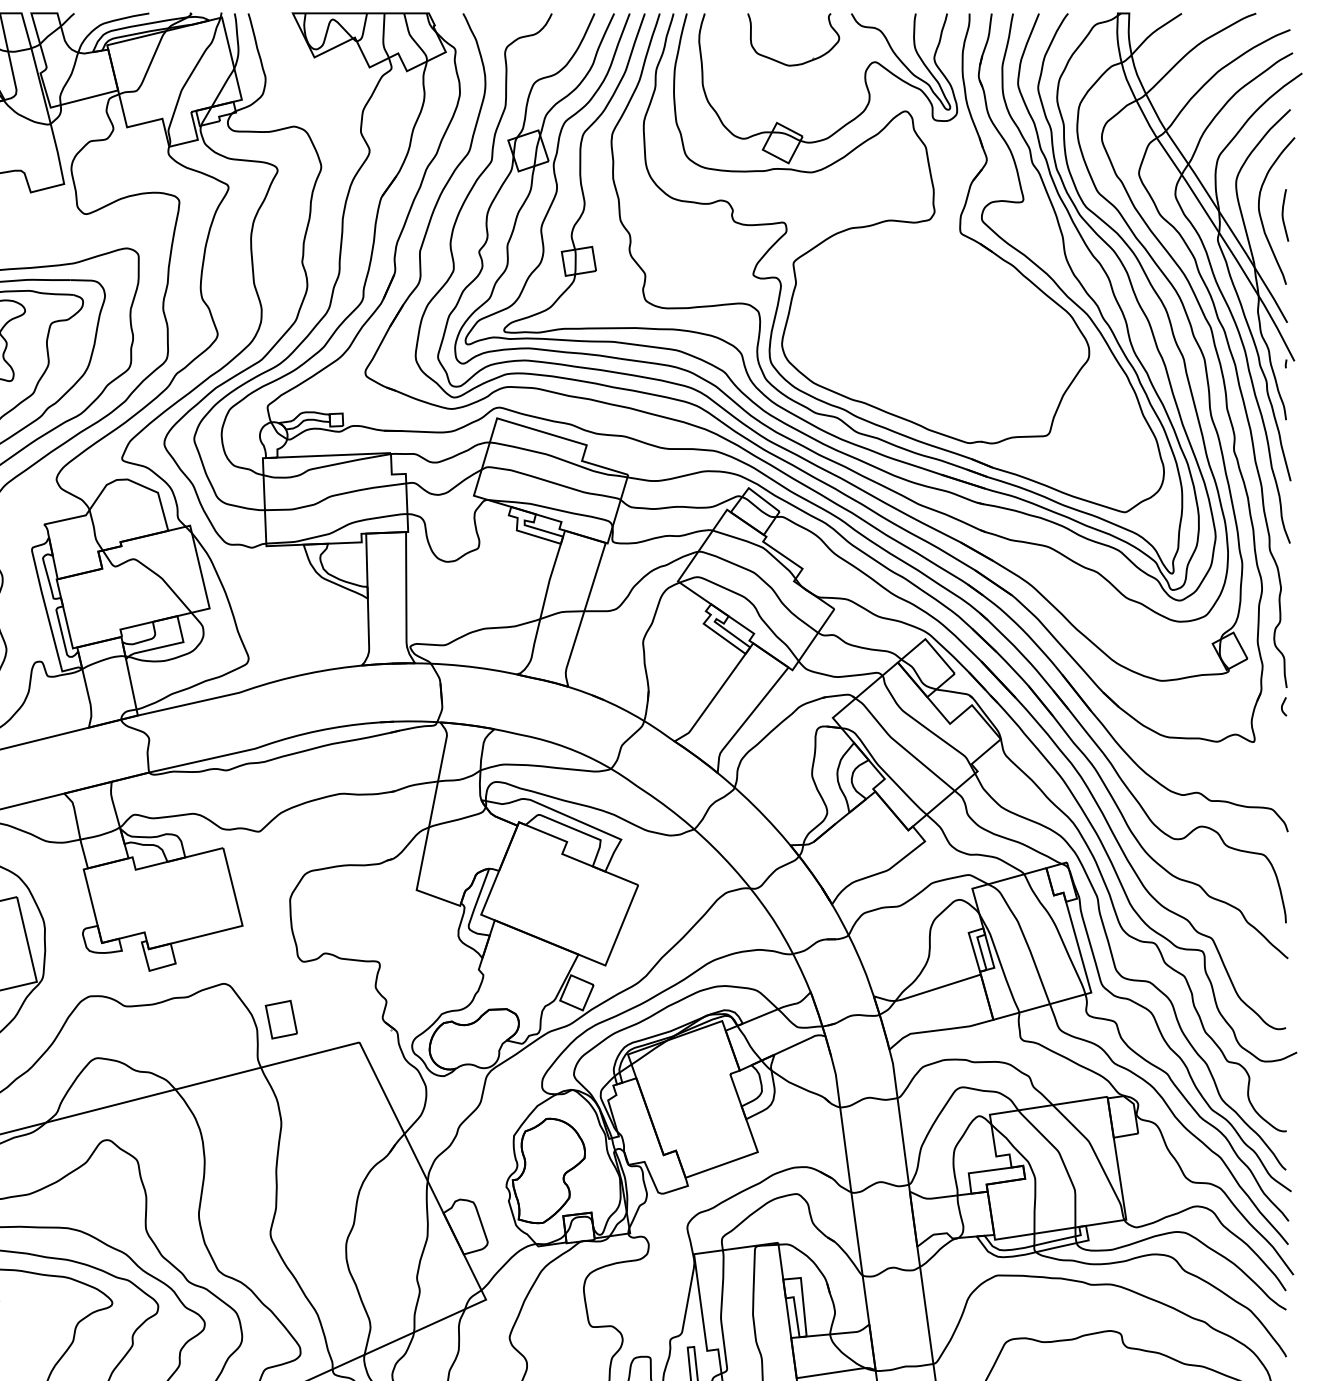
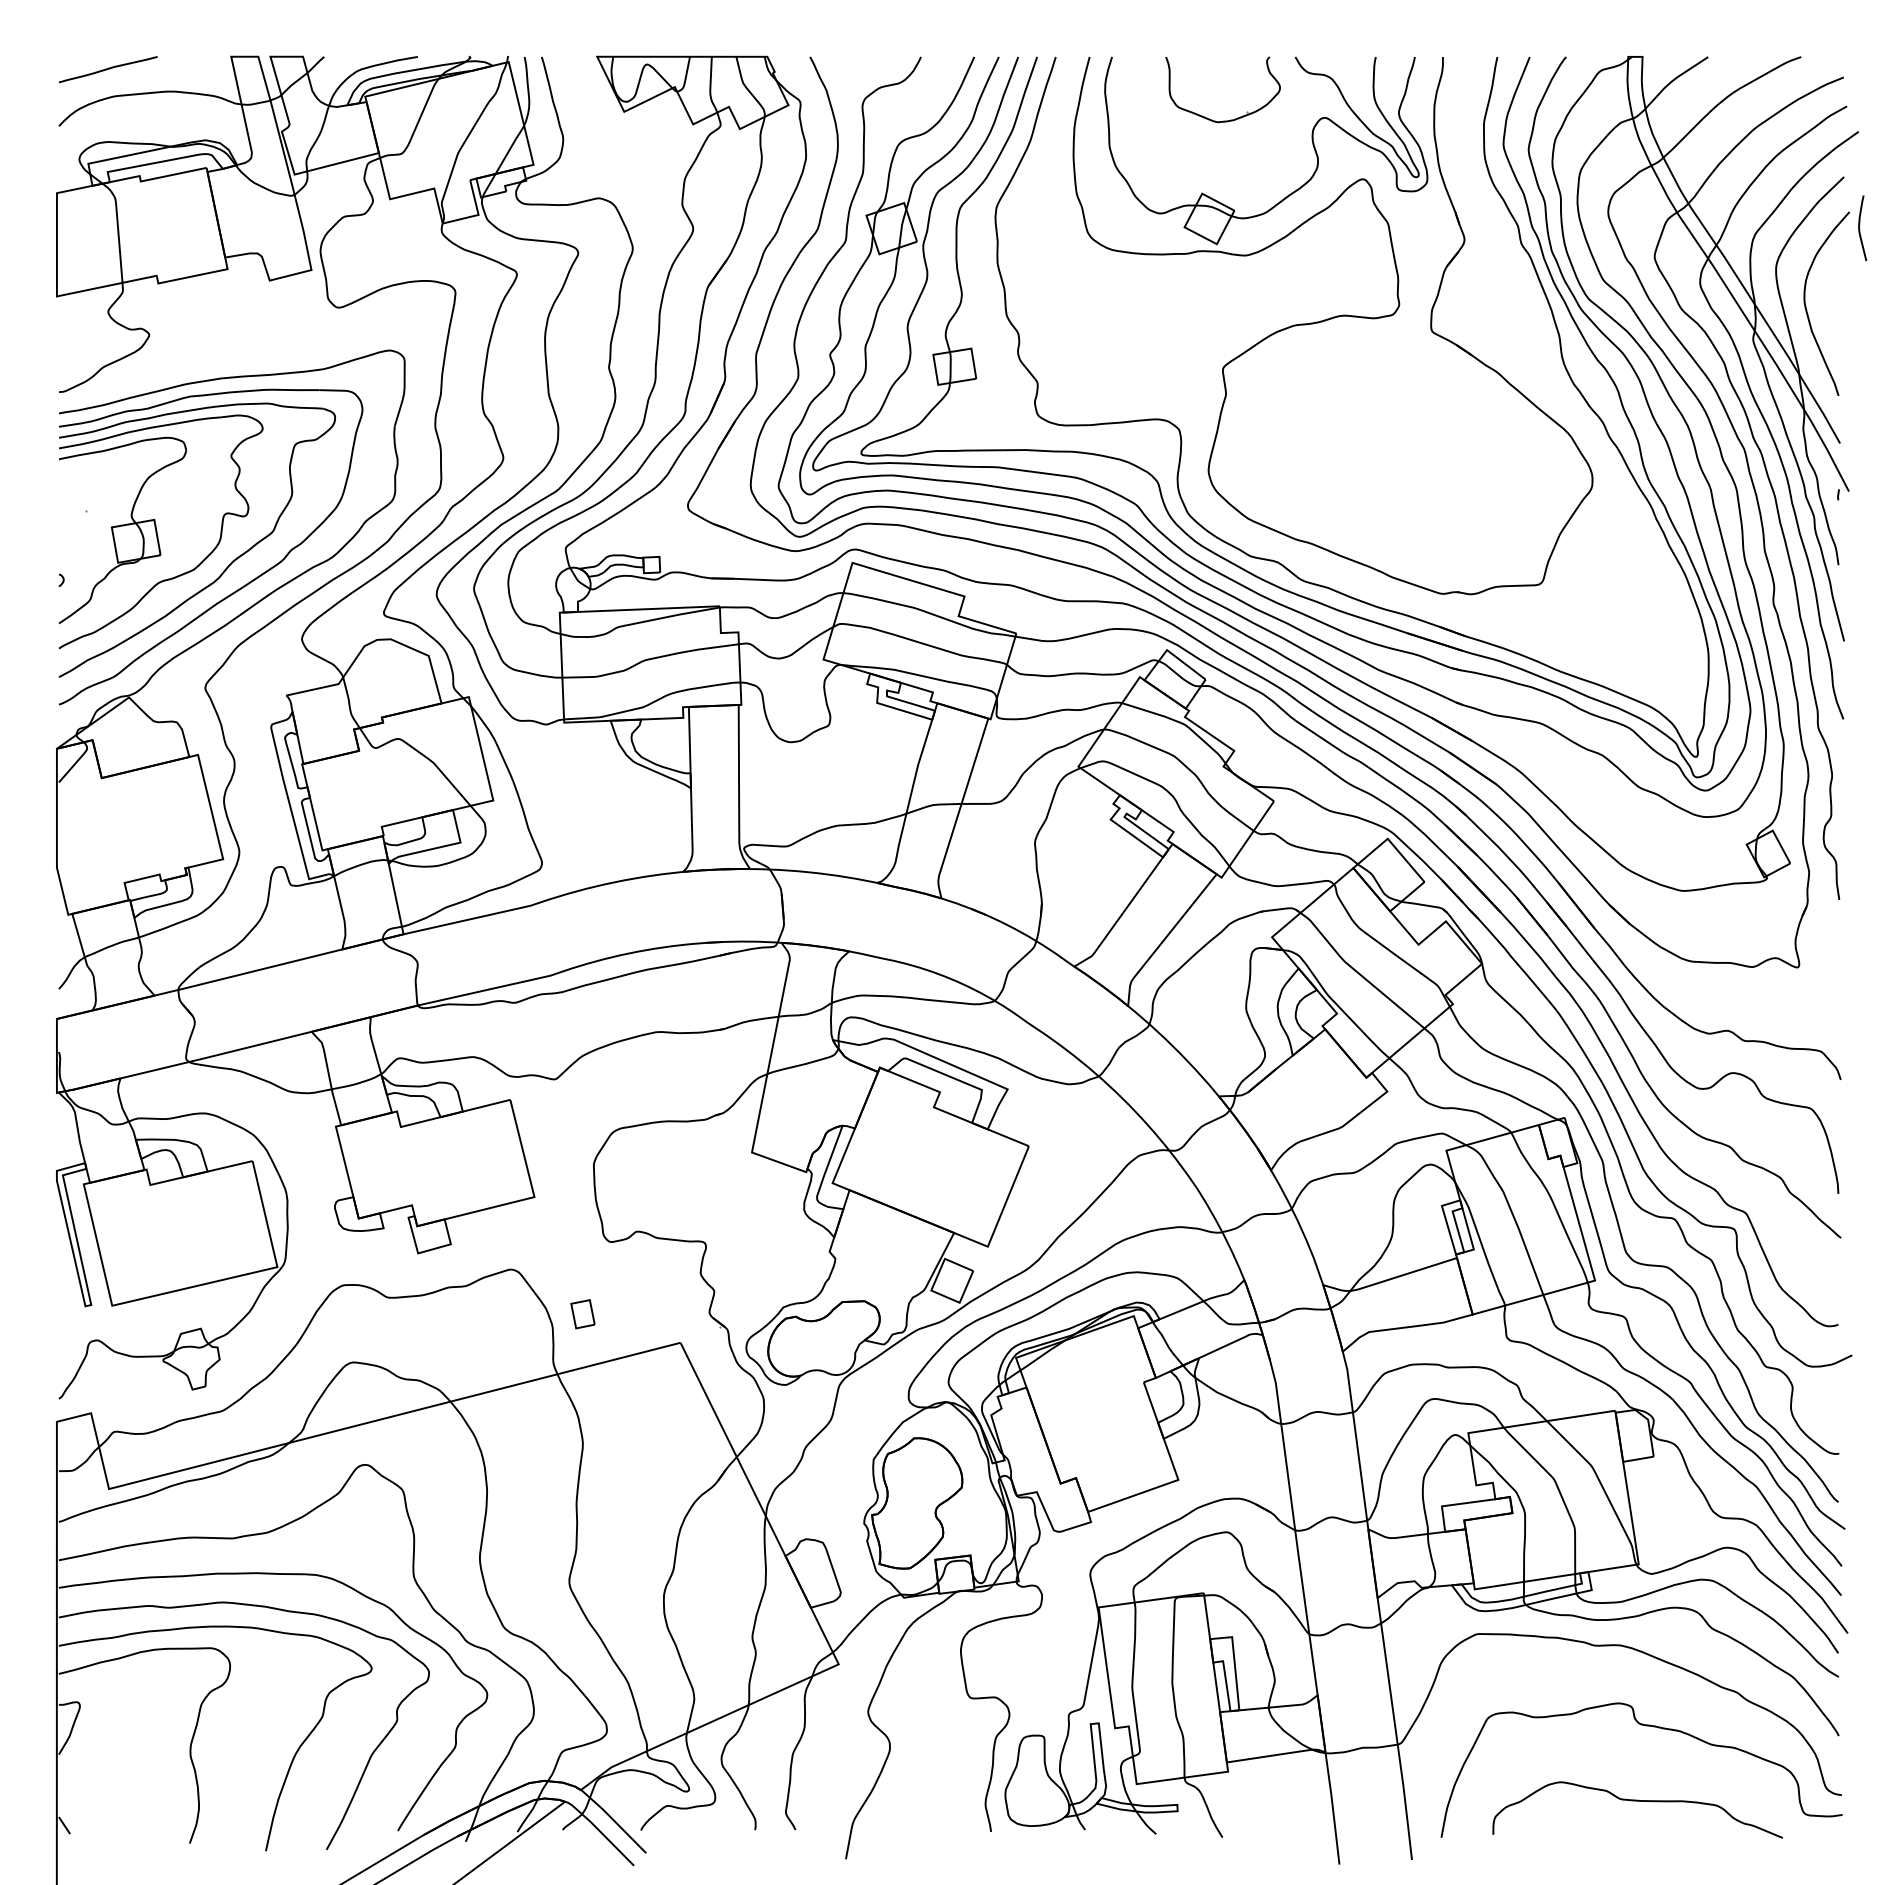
curve: (1283, 216) -> (1860, 229), moved
part: (982, 221) -> (1458, 317), removed
curve: (1282, 706) -> (1834, 923), removed
part: (281, 1018) -> (582, 1313), size x0.6

